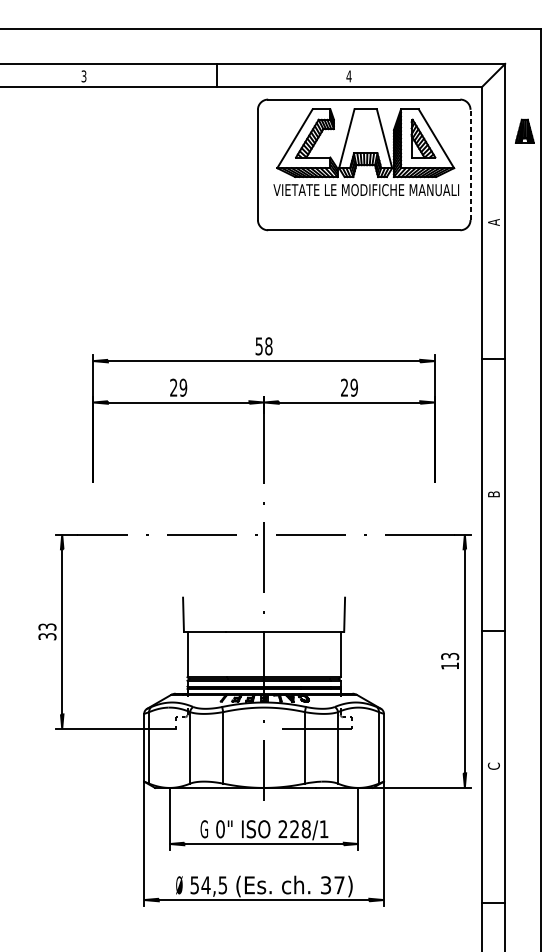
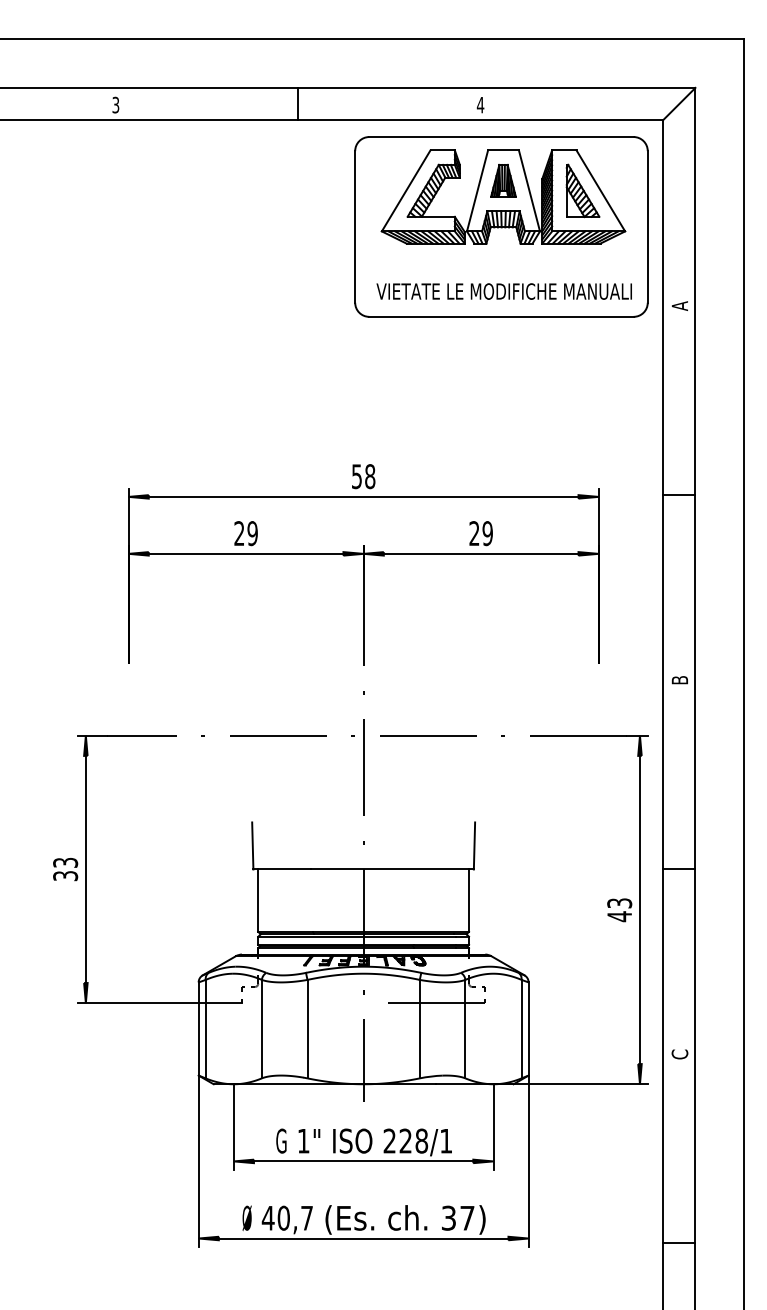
part: (524, 131) -> (503, 180), moved
line: (470, 164) -> (647, 226), dashed -> solid
text: (365, 190) -> (503, 291), moved
text: (450, 666) -> (619, 916), 13 -> 43
text: (220, 828) -> (303, 1140), 0" -> 1"
text: (208, 884) -> (286, 1217), 54,5 -> 40,7

